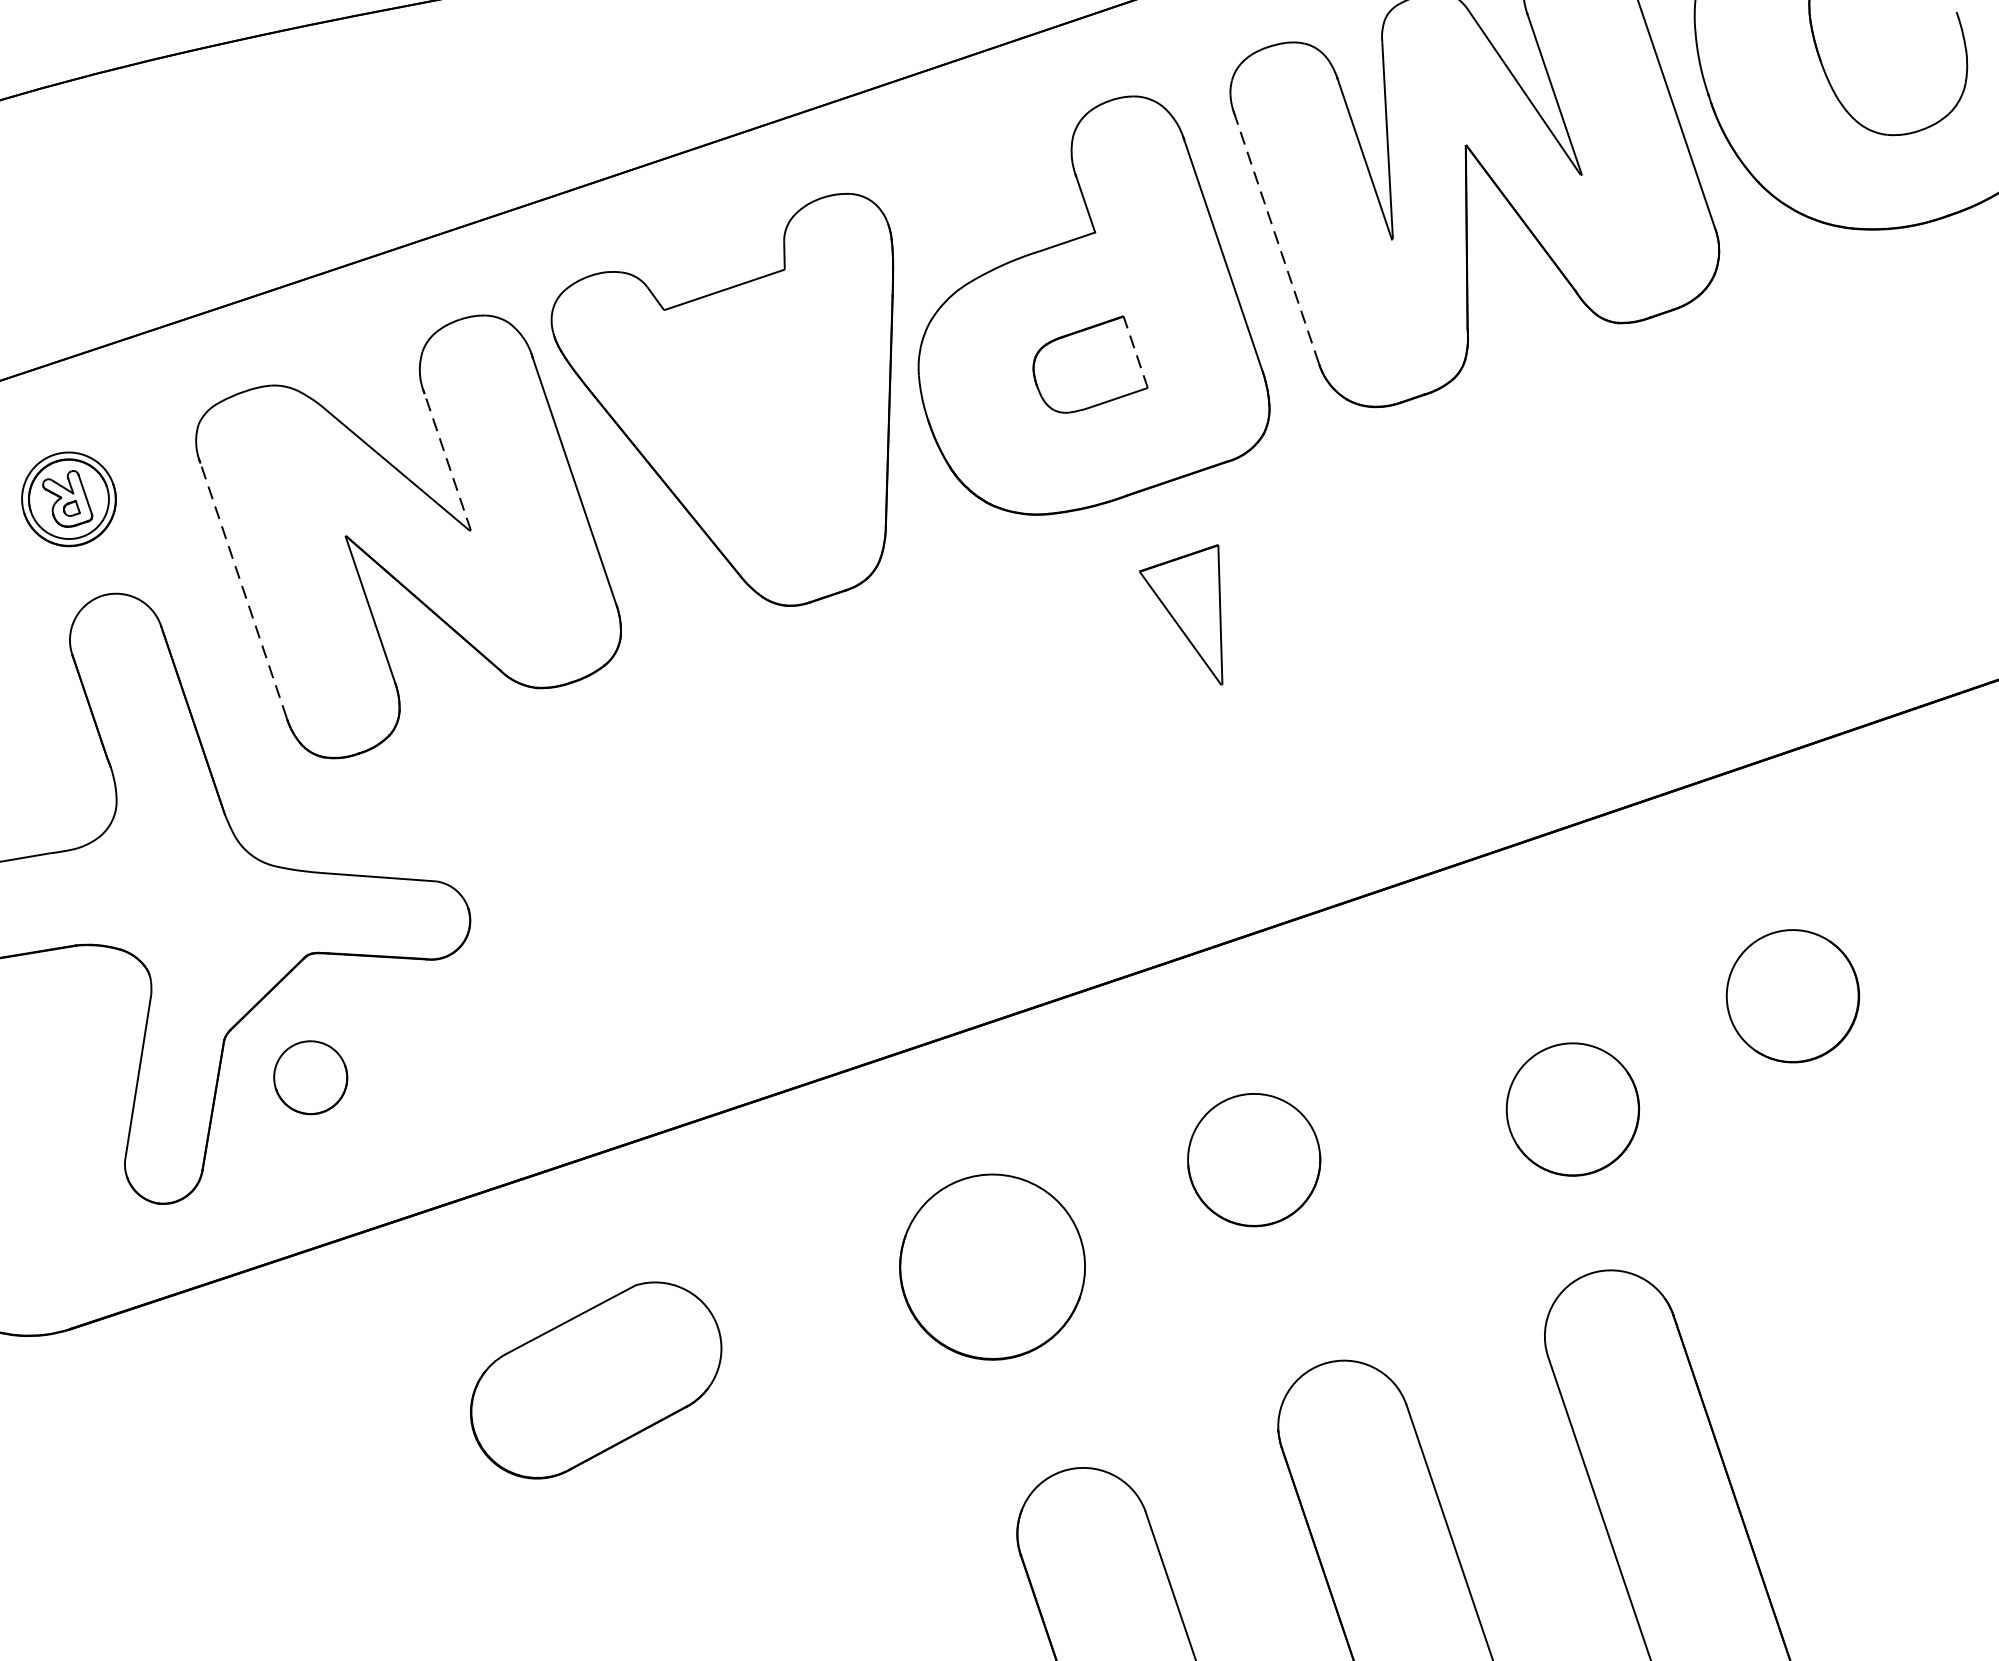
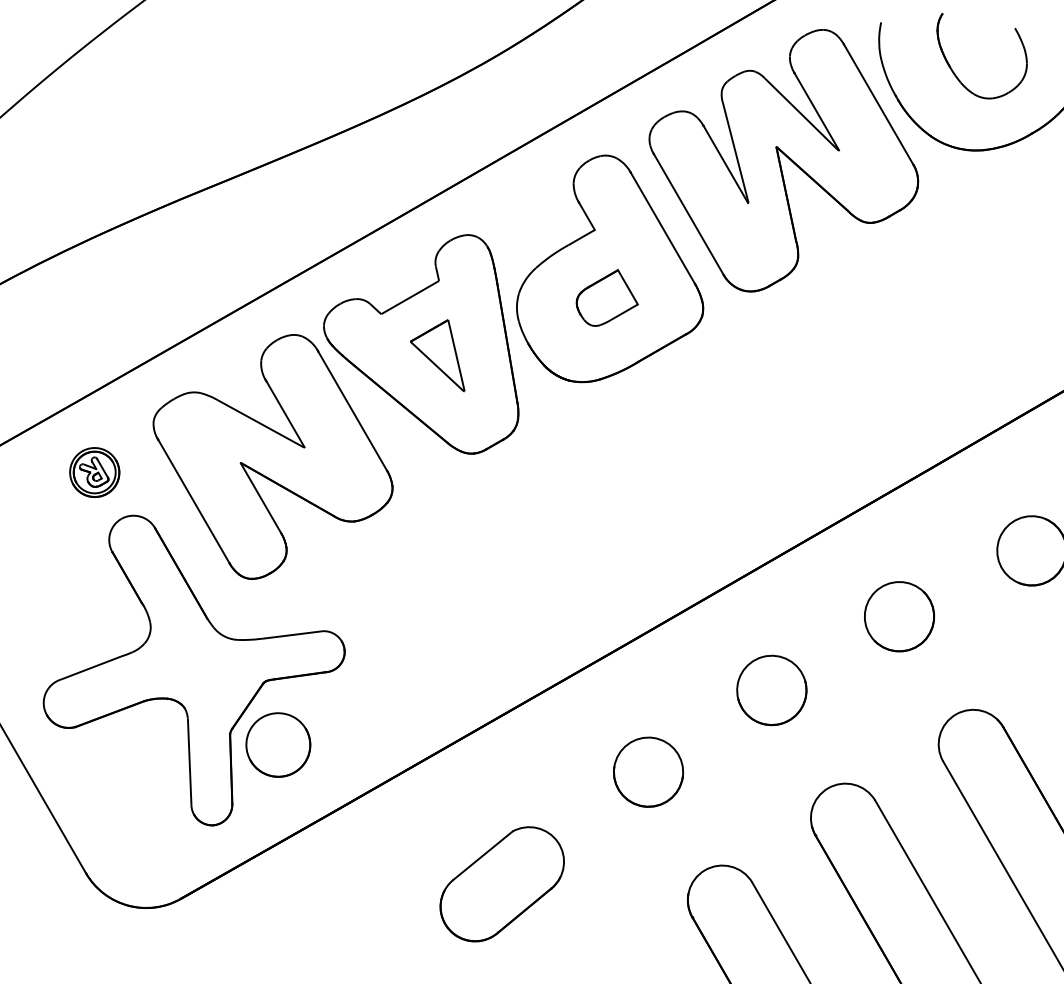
line: (1276, 238) -> (688, 214), dashed -> solid
line: (1134, 352) -> (627, 287), dashed -> solid
line: (447, 462) -> (285, 414), dashed -> solid
line: (242, 590) -> (193, 501), dashed -> solid
part: (1184, 607) -> (437, 355), moved
part: (311, 1076) -> (278, 744), size x1.67
part: (1573, 1109) -> (899, 616), moved
part: (993, 1265) -> (648, 771), size x0.71
part: (594, 1380) -> (501, 884), moved

